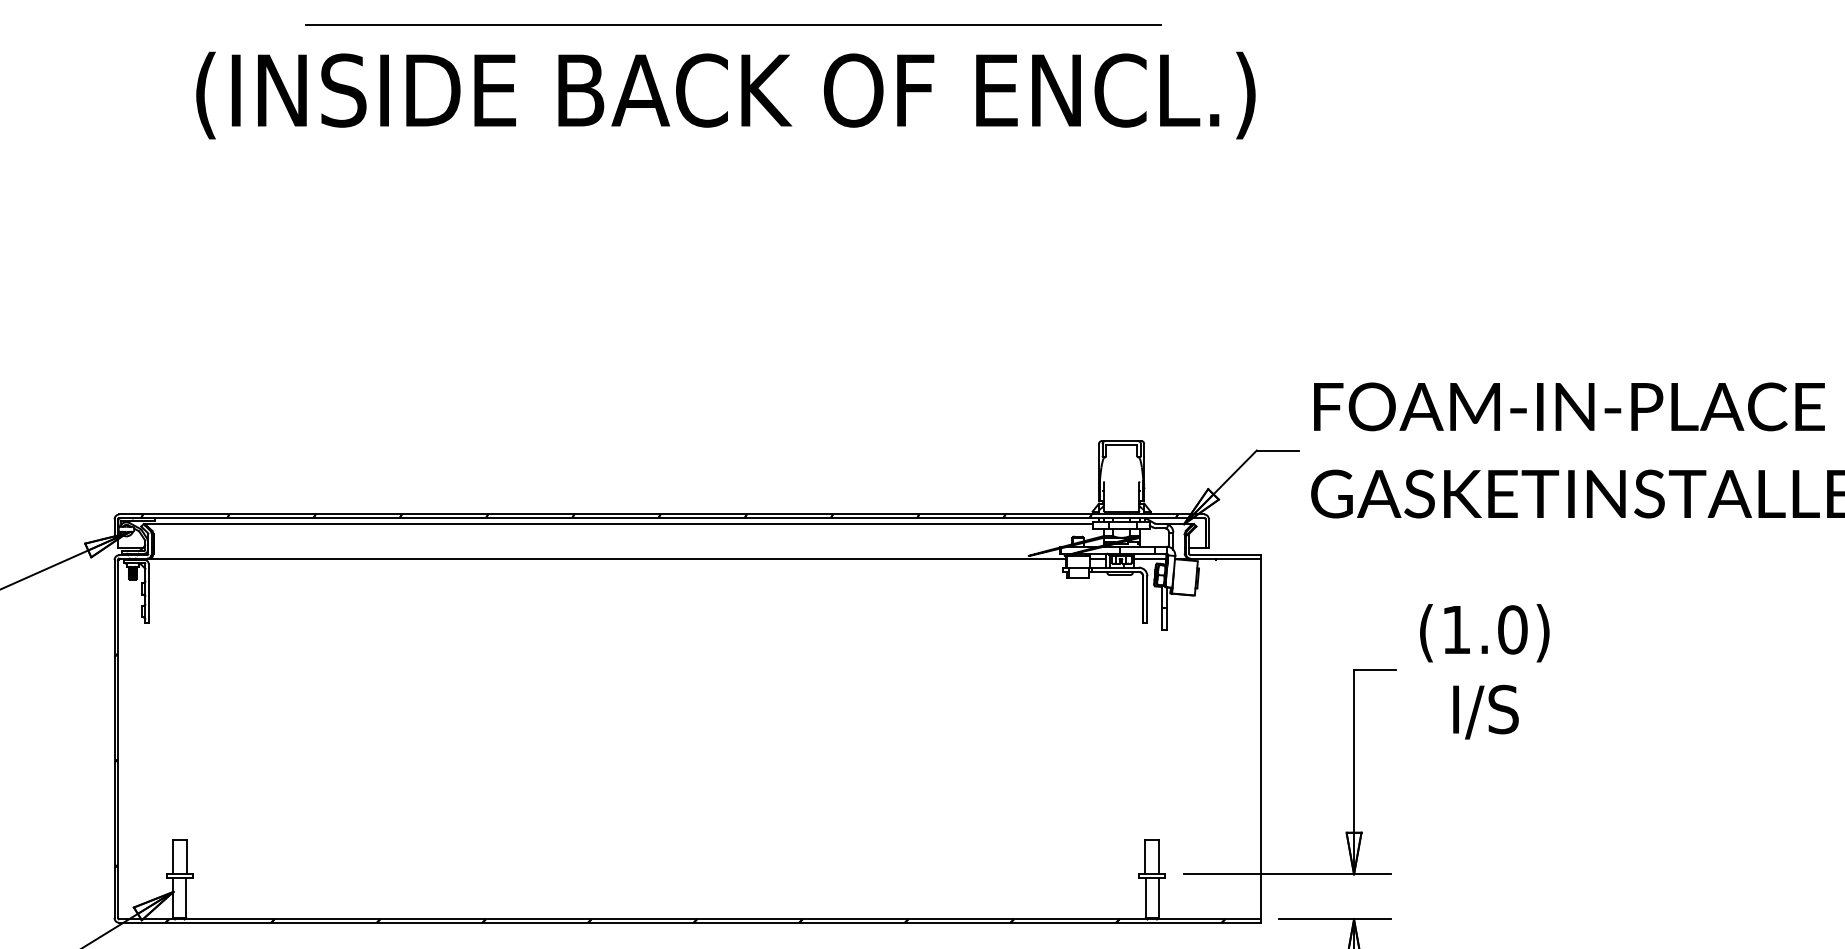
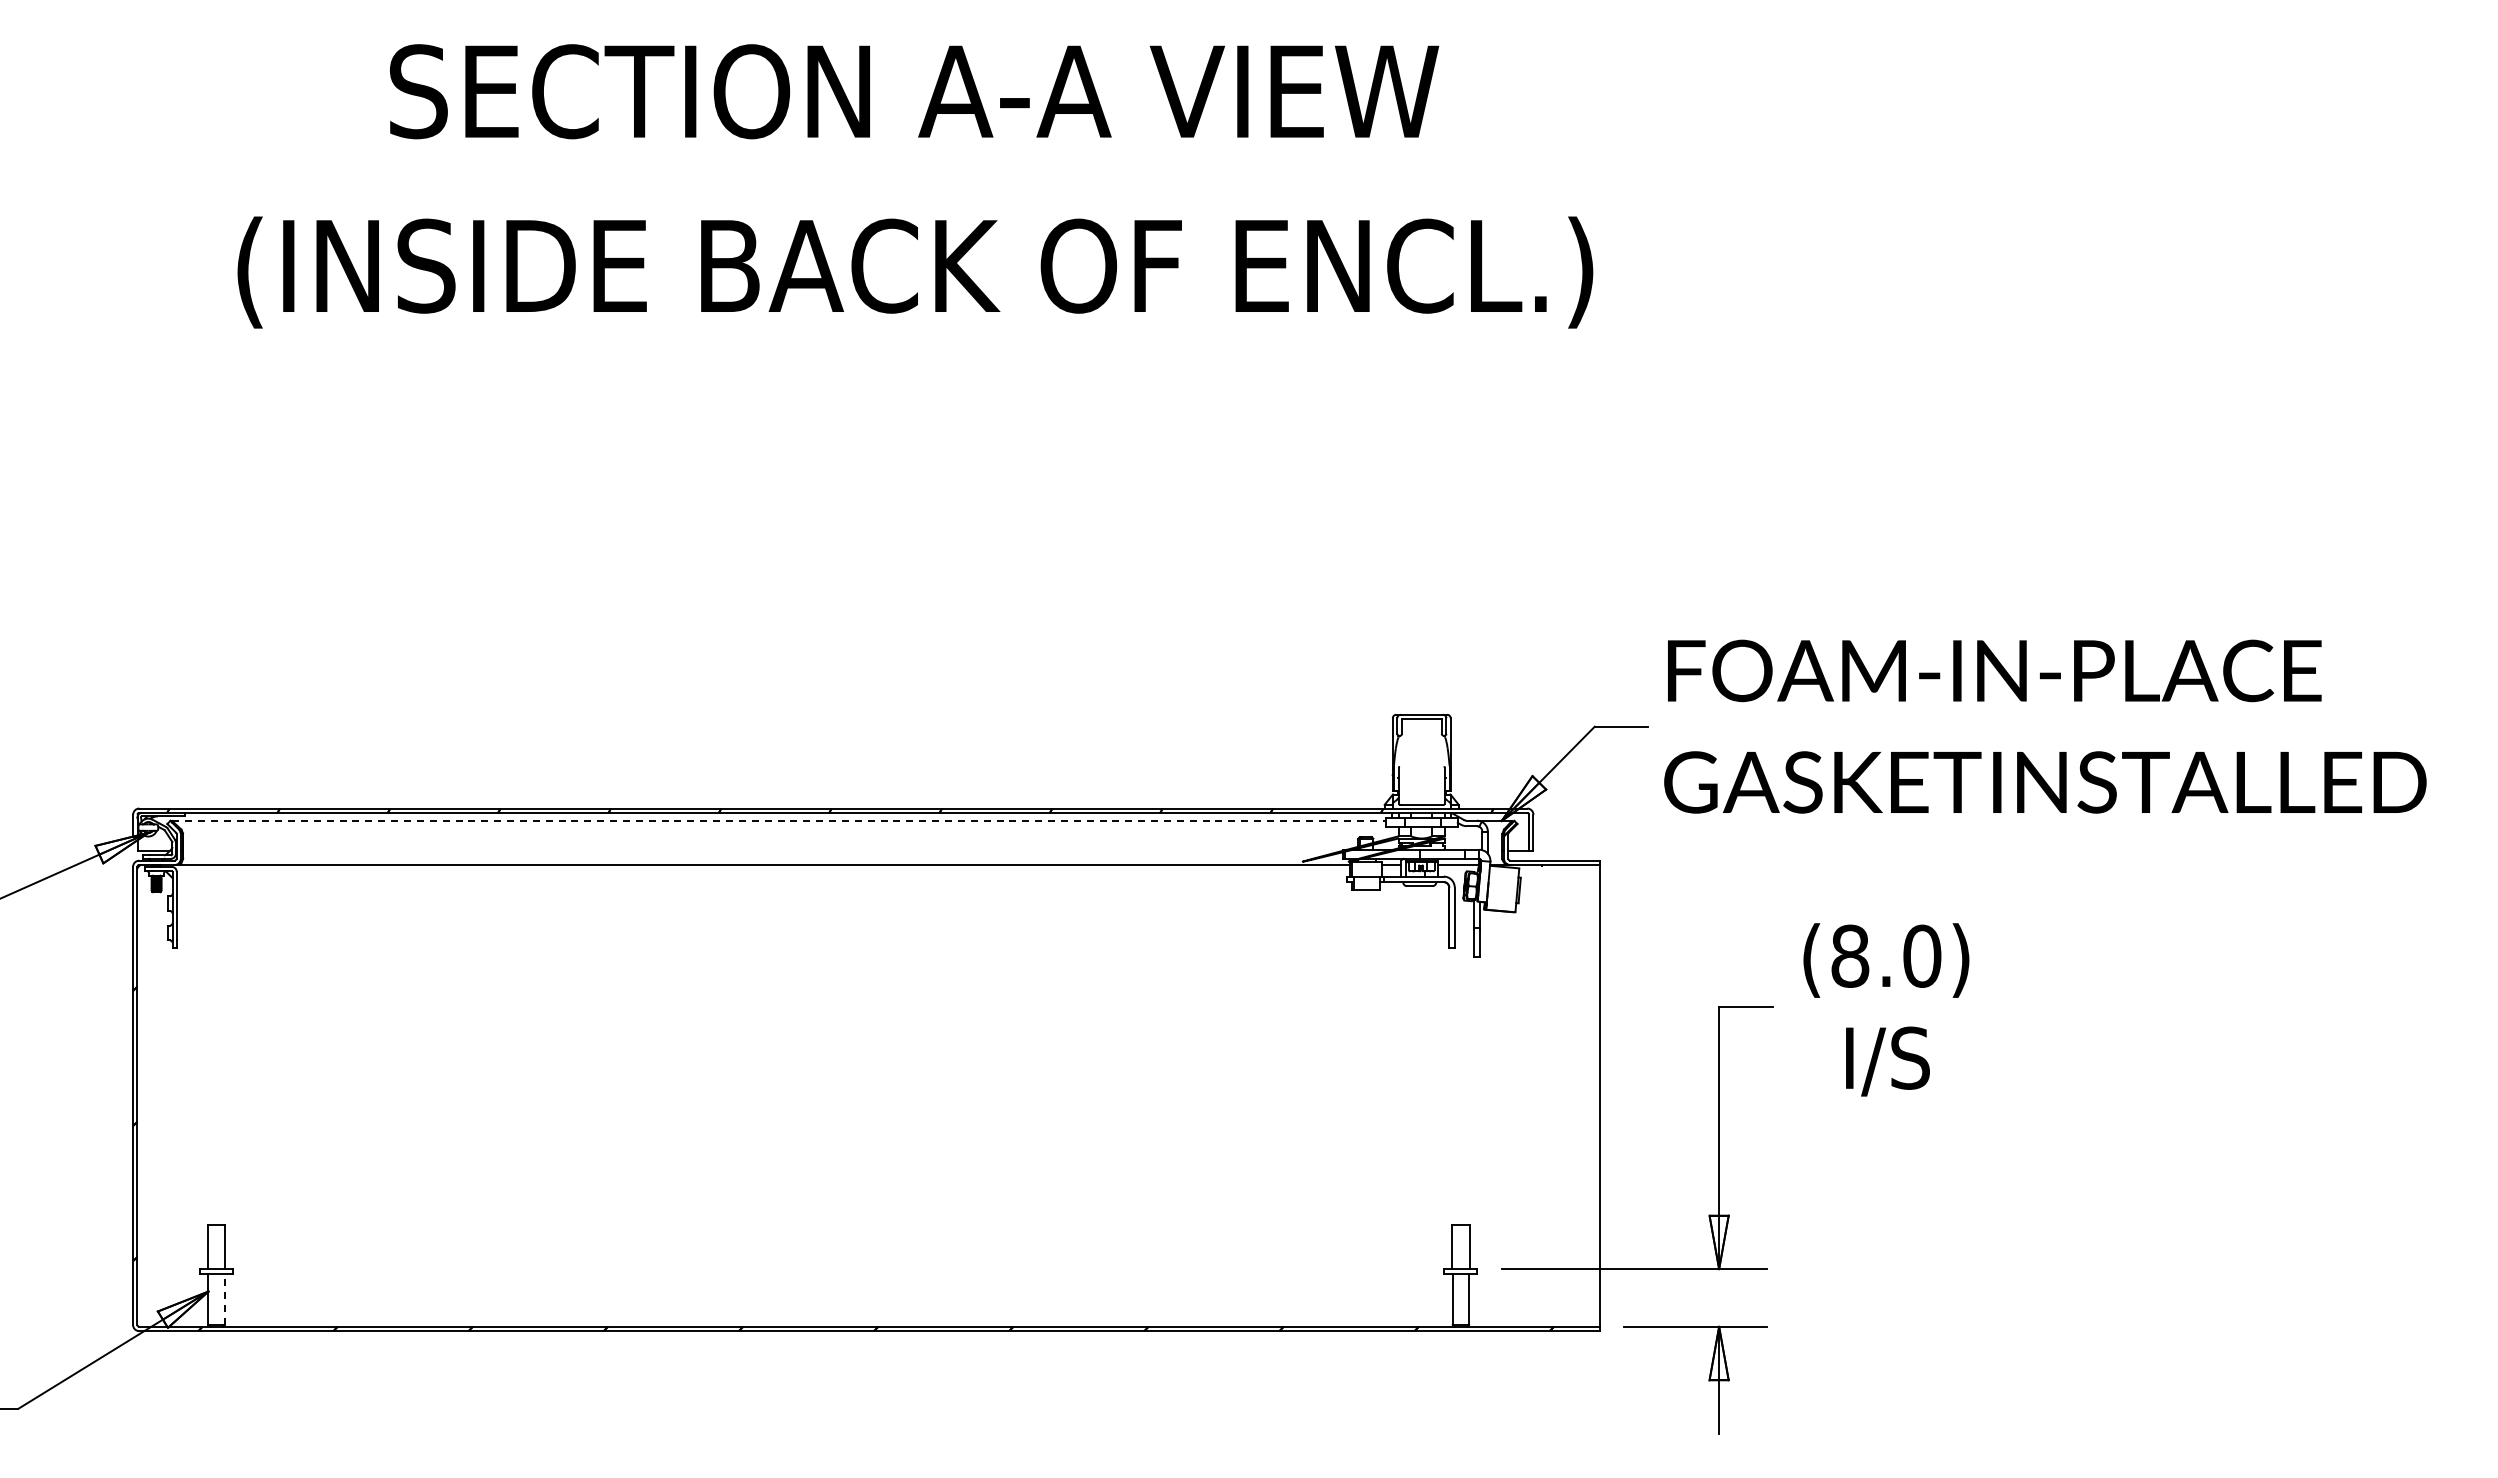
line: (733, 25) -> (924, 182), removed
line: (618, 523) -> (778, 820), solid -> dashed
text: (1456, 629) -> (1850, 955), (1.0) -> (8.0)
line: (185, 897) -> (224, 1298), solid -> dashed

